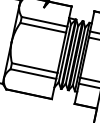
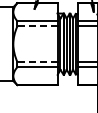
line: (43, 27) -> (37, 26), solid -> dashed
line: (34, 67) -> (37, 61), solid -> dashed

